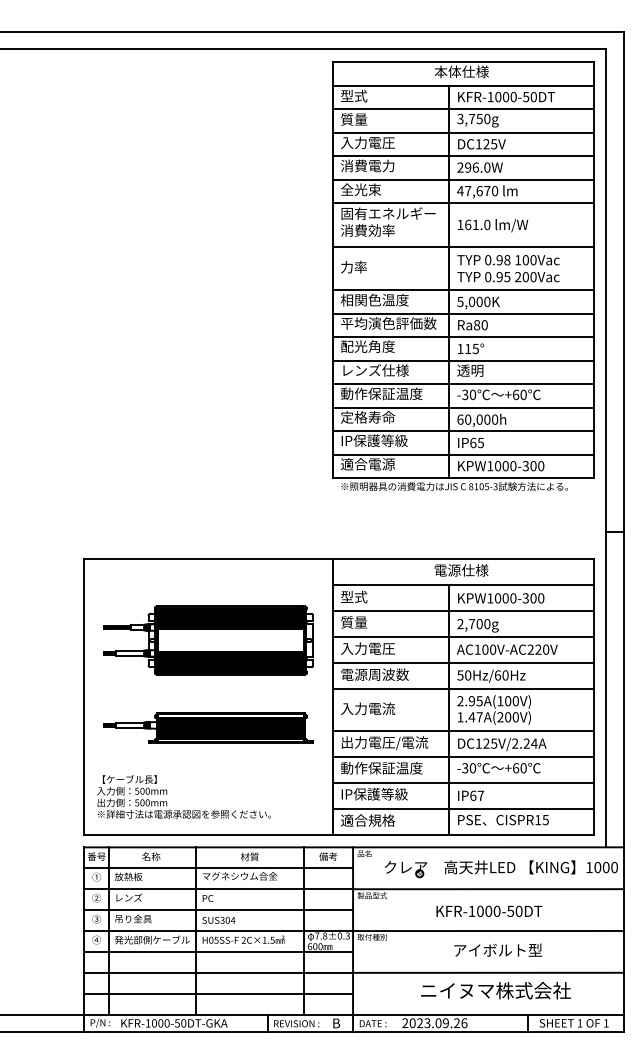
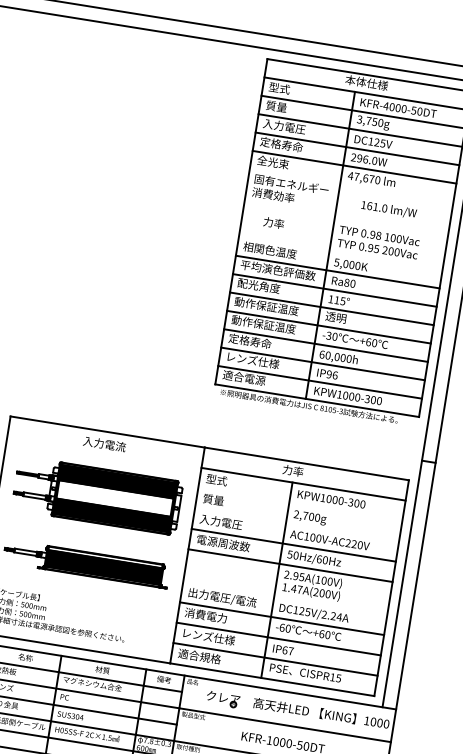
text: (490, 97) -> (385, 106), KFR-1000-50DT -> KFR-4000-50DT
text: (368, 165) -> (282, 144), 消費電力 -> 定格寿命
line: (463, 203) -> (351, 186), removed
text: (493, 225) -> (389, 209), moved
line: (463, 246) -> (346, 219), removed
text: (353, 266) -> (273, 222), moved
line: (463, 290) -> (340, 254), removed
text: (381, 370) -> (266, 306), レンズ仕様 -> 動作保証温度
text: (374, 440) -> (252, 360), IP保護等級 -> レンズ仕様
text: (477, 442) -> (332, 374), IP65 -> IP96
text: (461, 570) -> (304, 472), 電源仕様 -> 力率
line: (462, 611) -> (299, 504), removed
line: (462, 637) -> (296, 525), removed
text: (368, 708) -> (104, 444), moved
line: (462, 730) -> (284, 597), removed
text: (381, 767) -> (216, 616), 動作保証温度 -> 消費電力
text: (465, 768) -> (282, 627), -30 -> -60
text: (374, 793) -> (208, 636), IP保護等級 -> レンズ仕様

